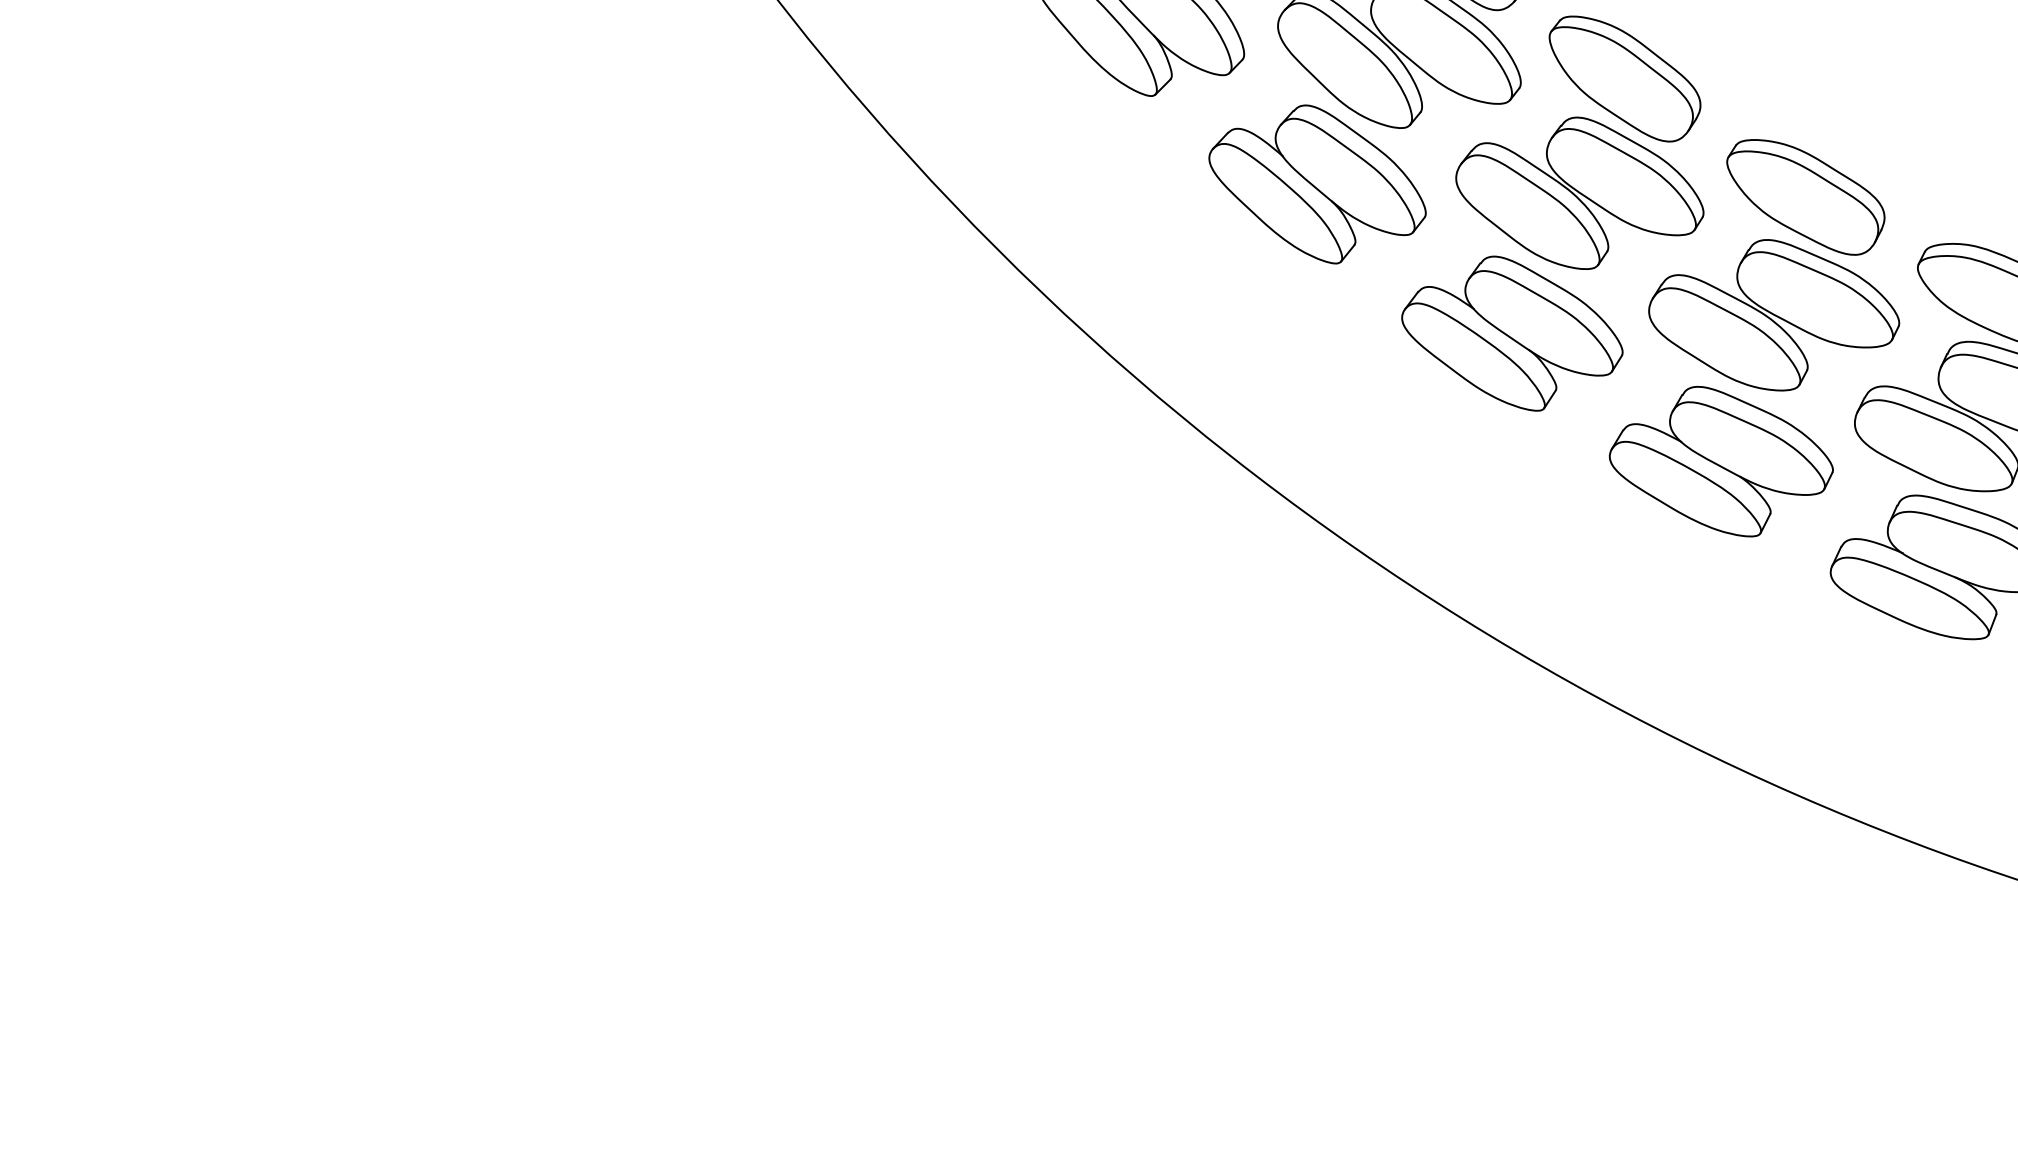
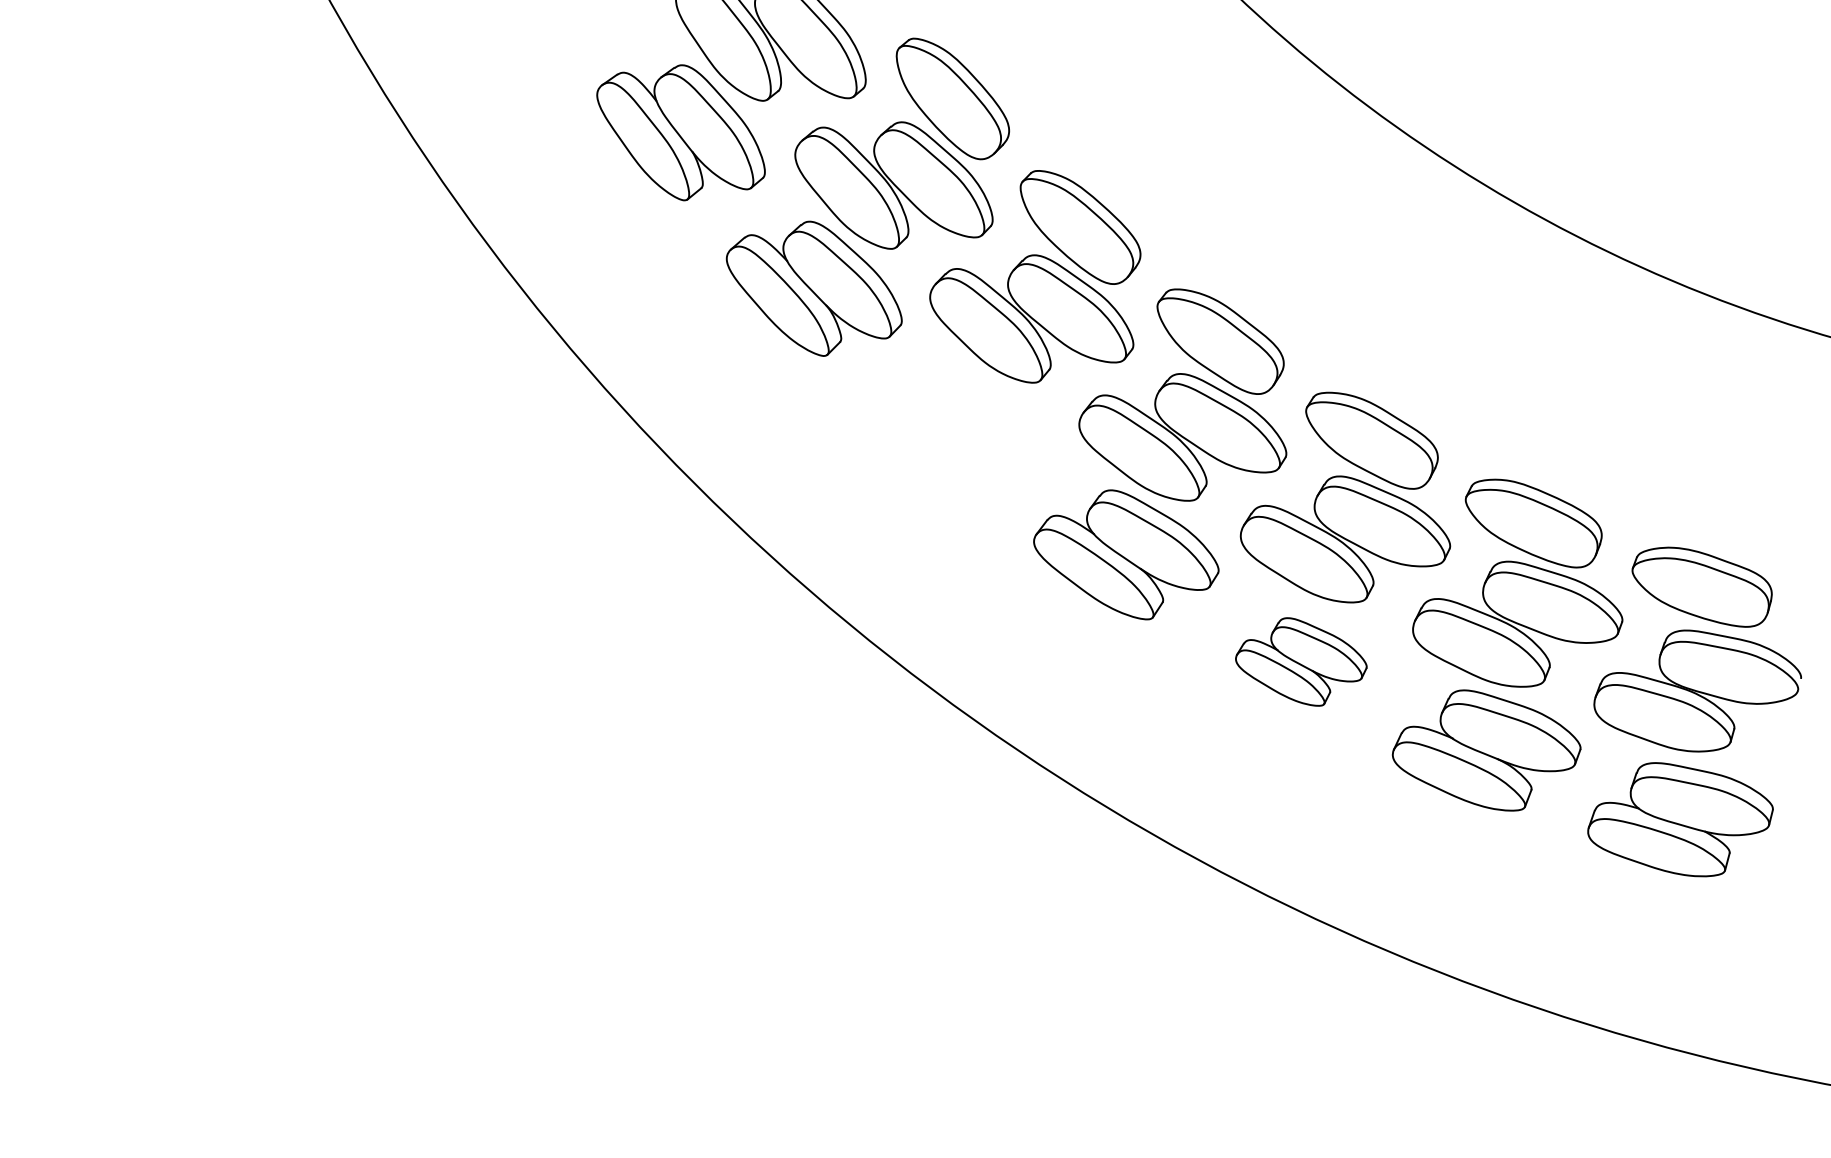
part: (1316, 183) -> (962, 429), removed
part: (1721, 461) -> (1301, 661), size x0.7

